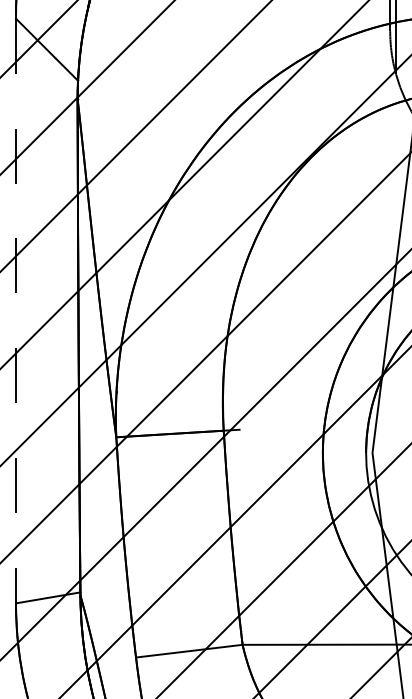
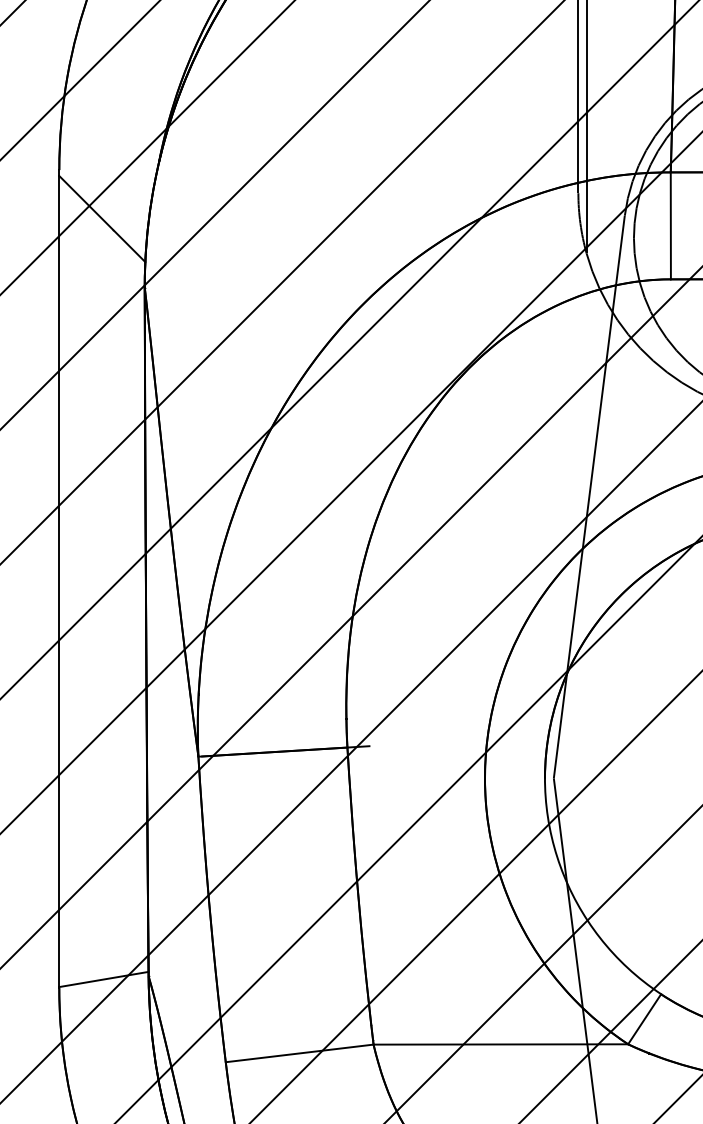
line: (16, 311) -> (59, 581), dashed -> solid

